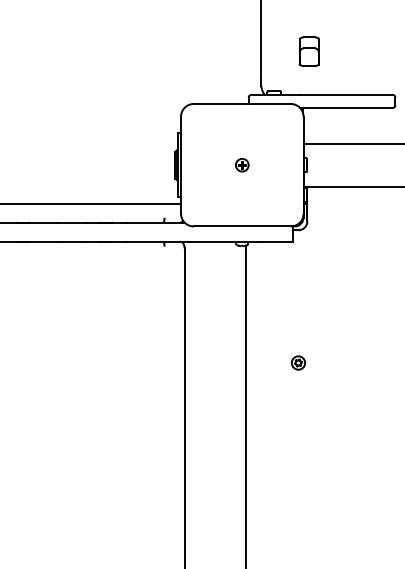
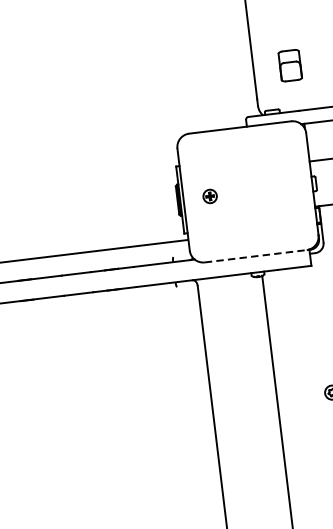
part: (308, 51) -> (289, 65), moved
part: (242, 165) -> (210, 196), moved
line: (242, 226) -> (255, 256), solid -> dashed

